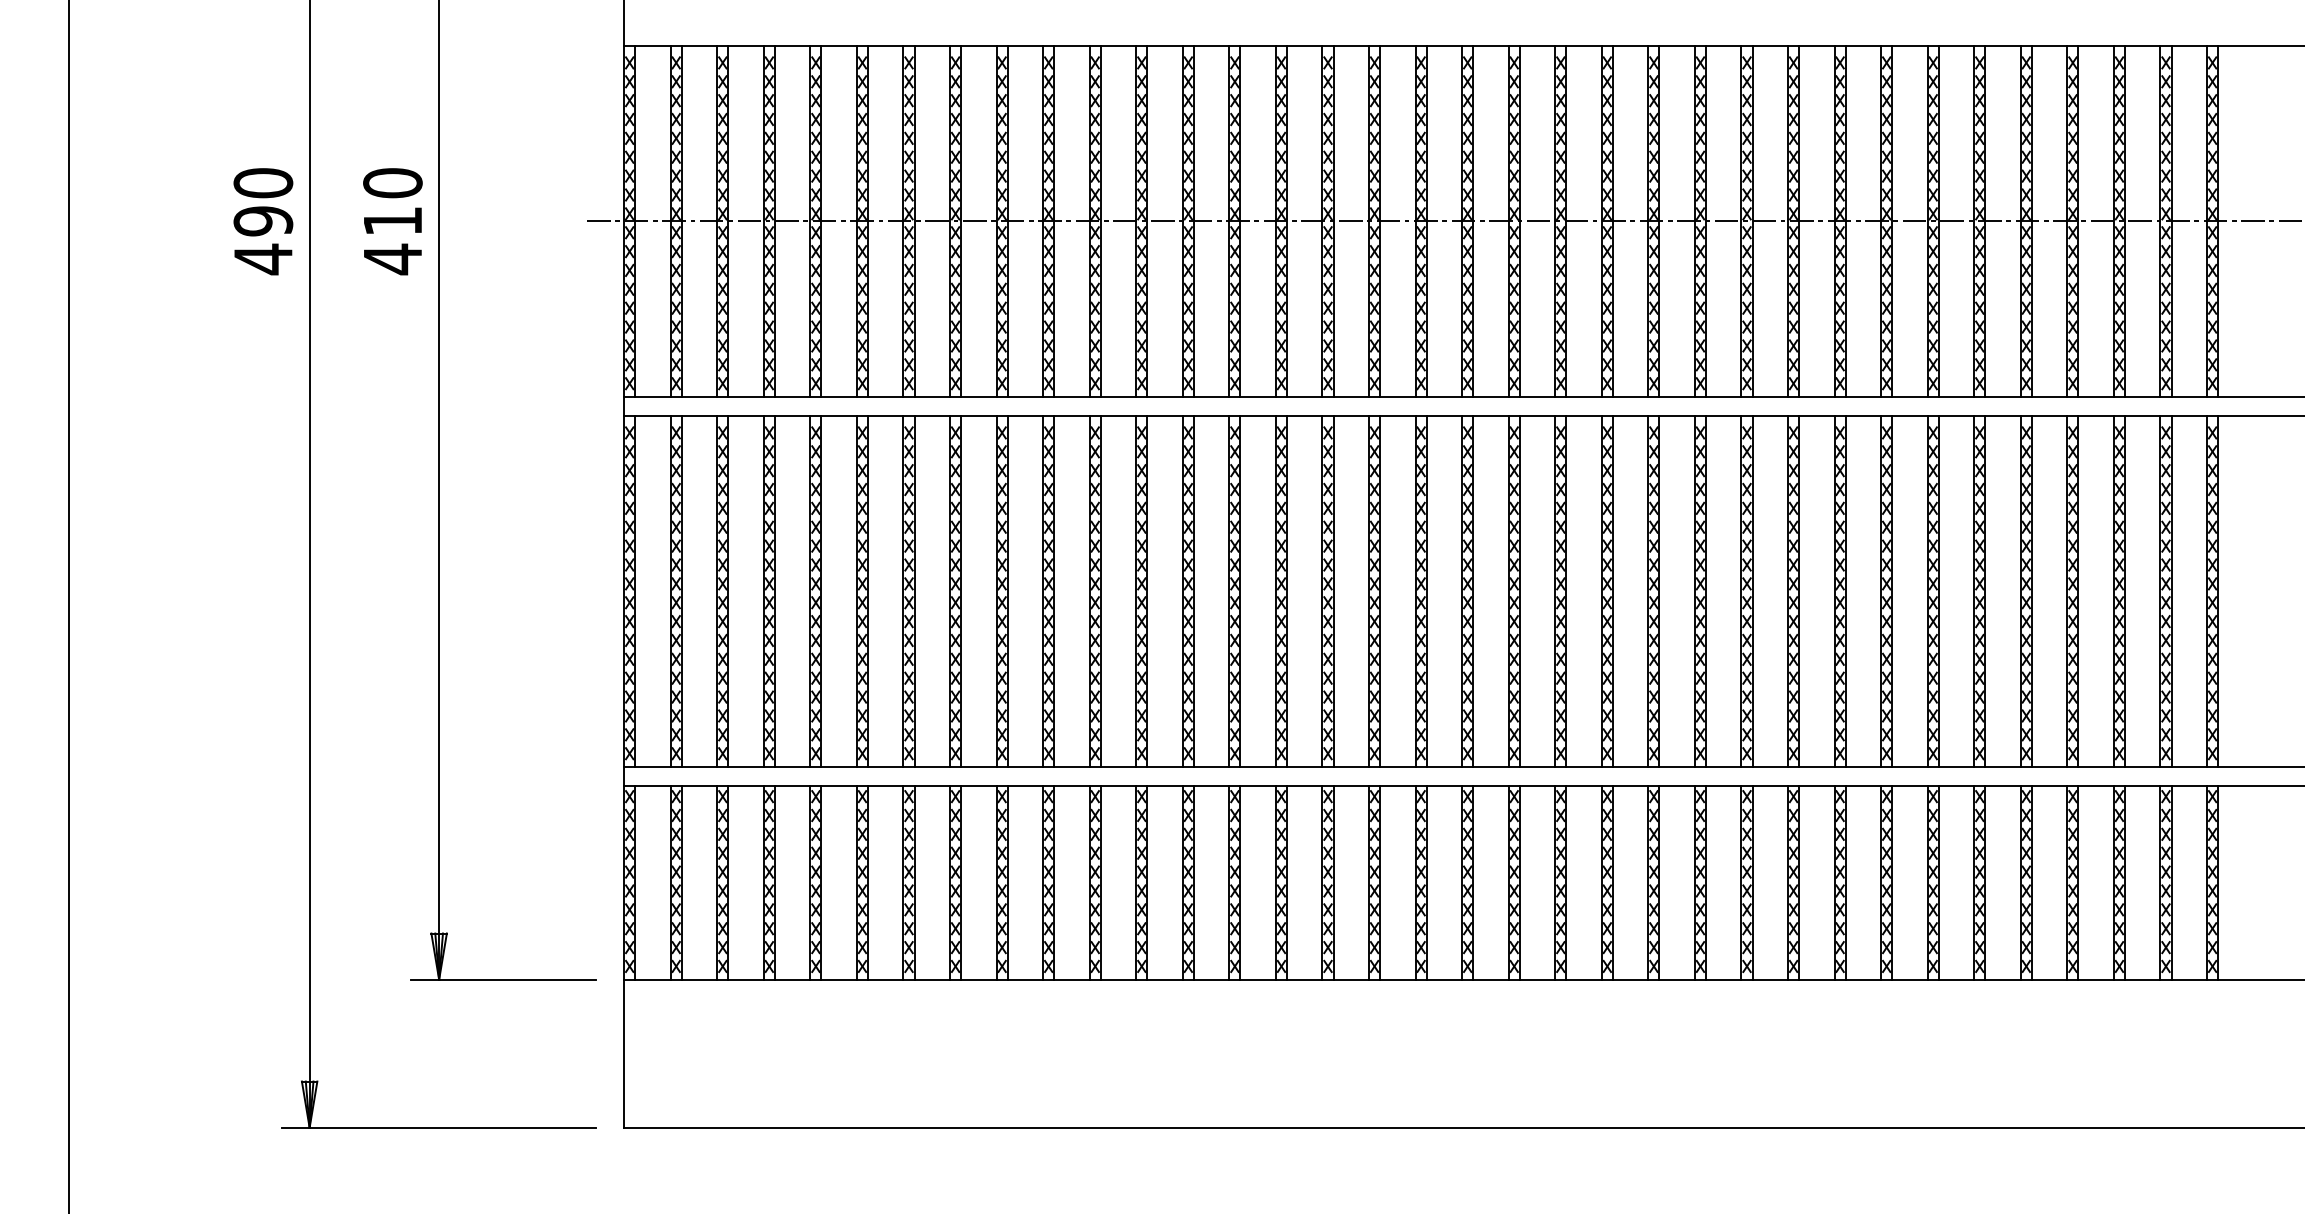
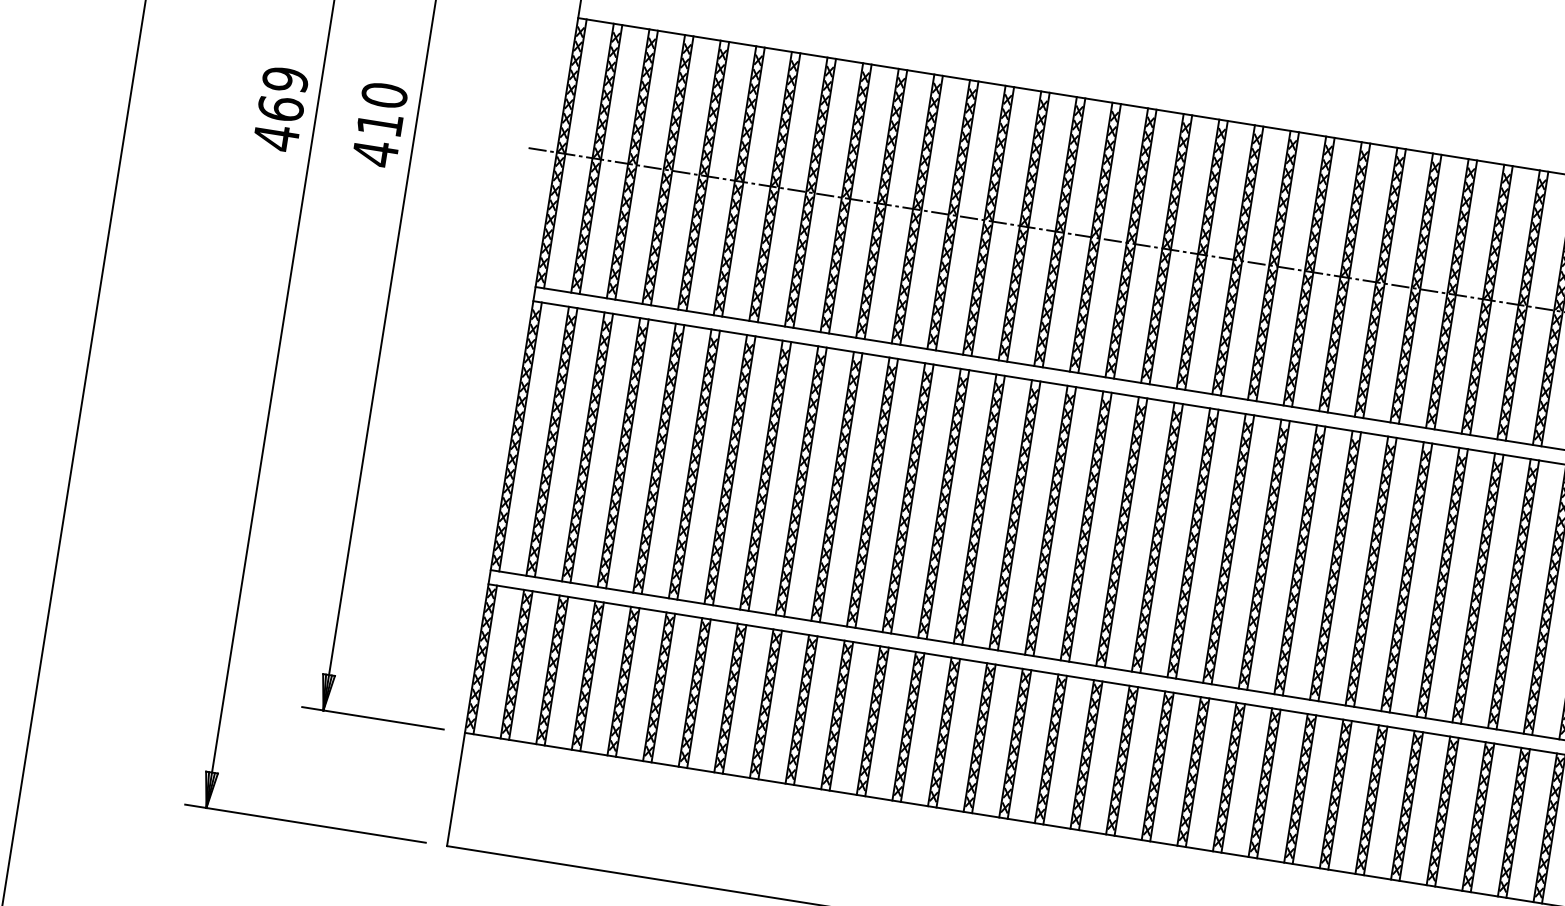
text: (263, 202) -> (283, 94), 490 -> 469

